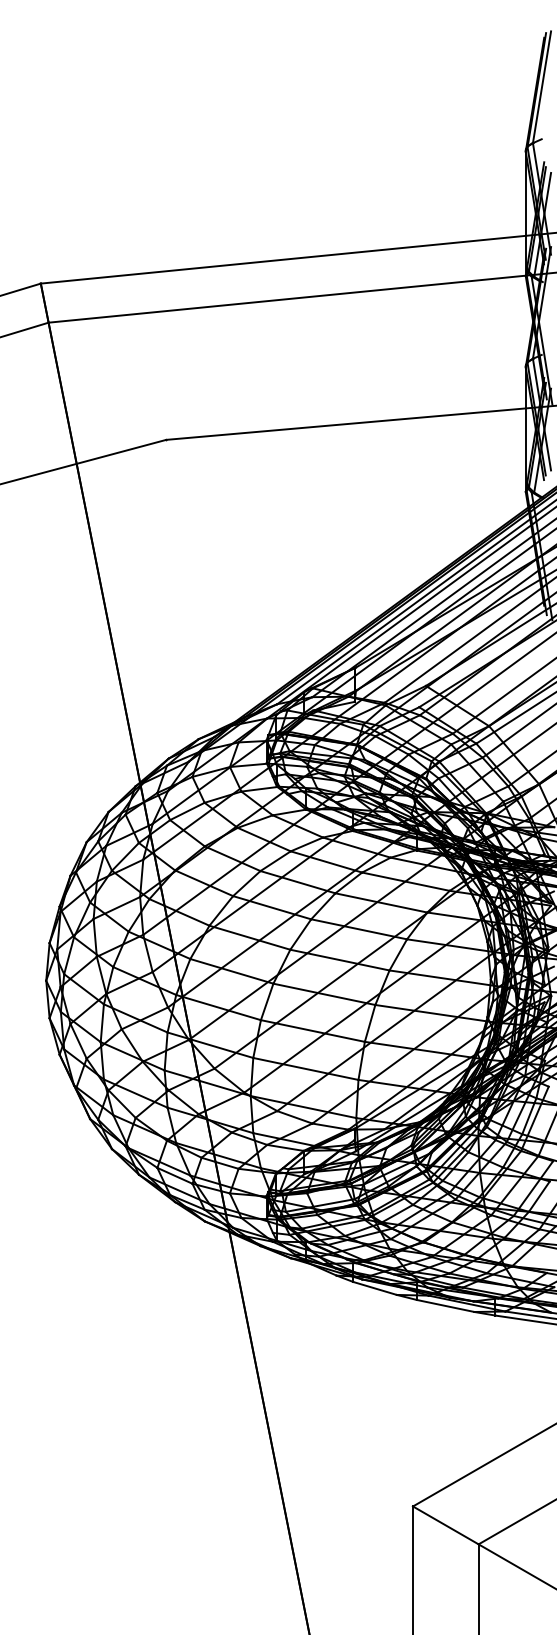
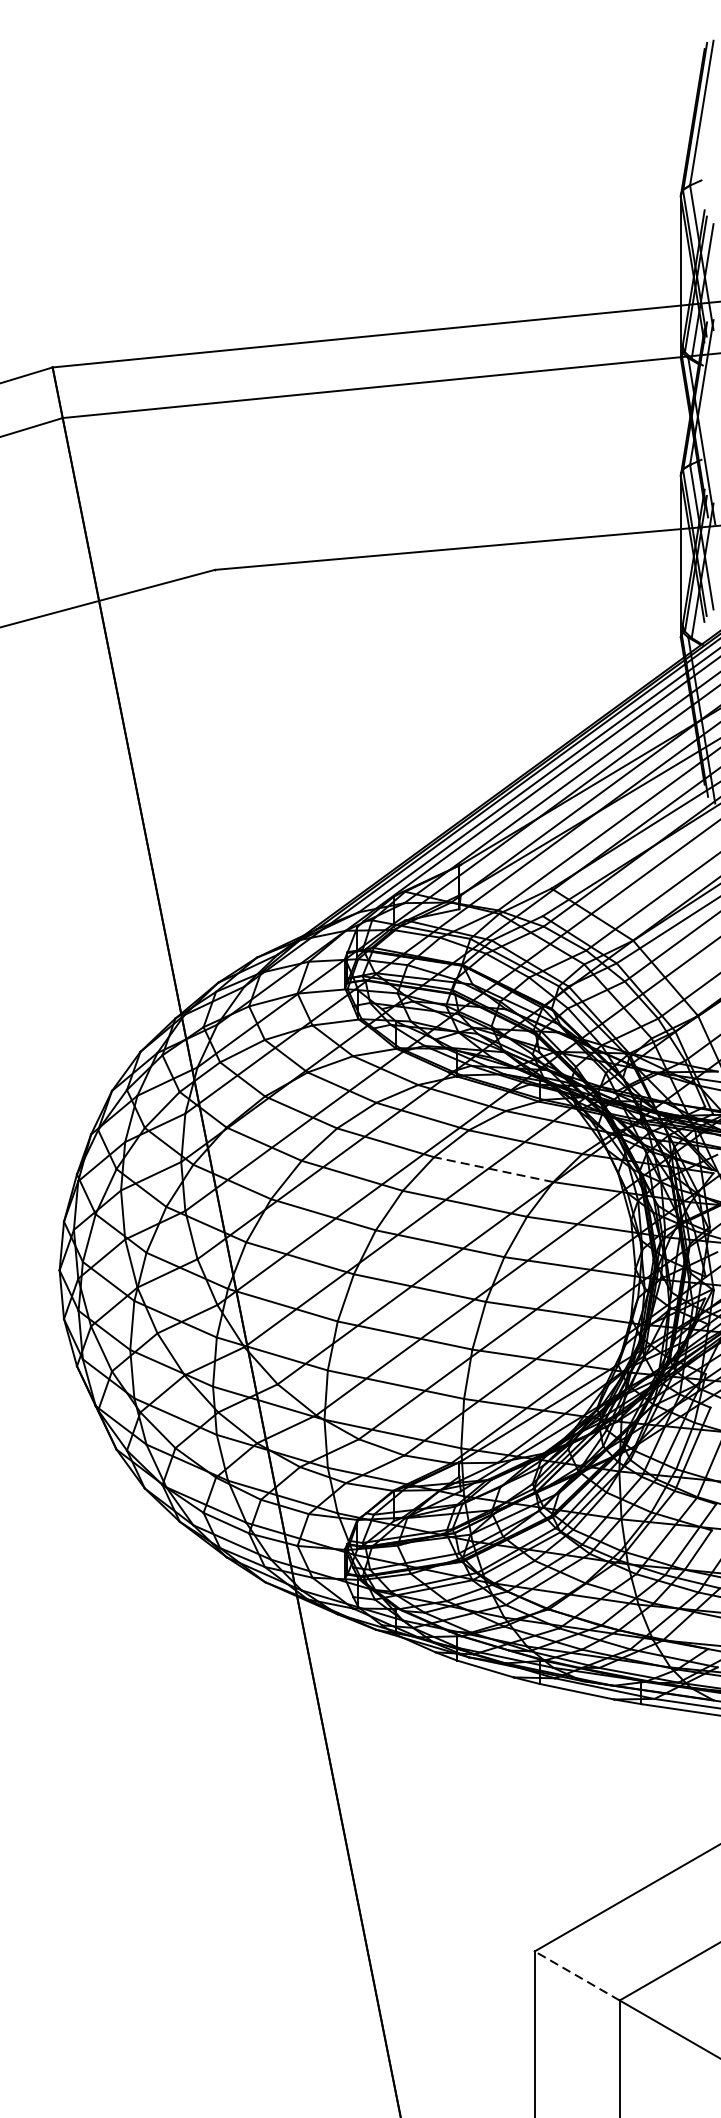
line: (381, 902) -> (493, 1169), solid -> dashed
line: (445, 1525) -> (576, 1976), solid -> dashed

